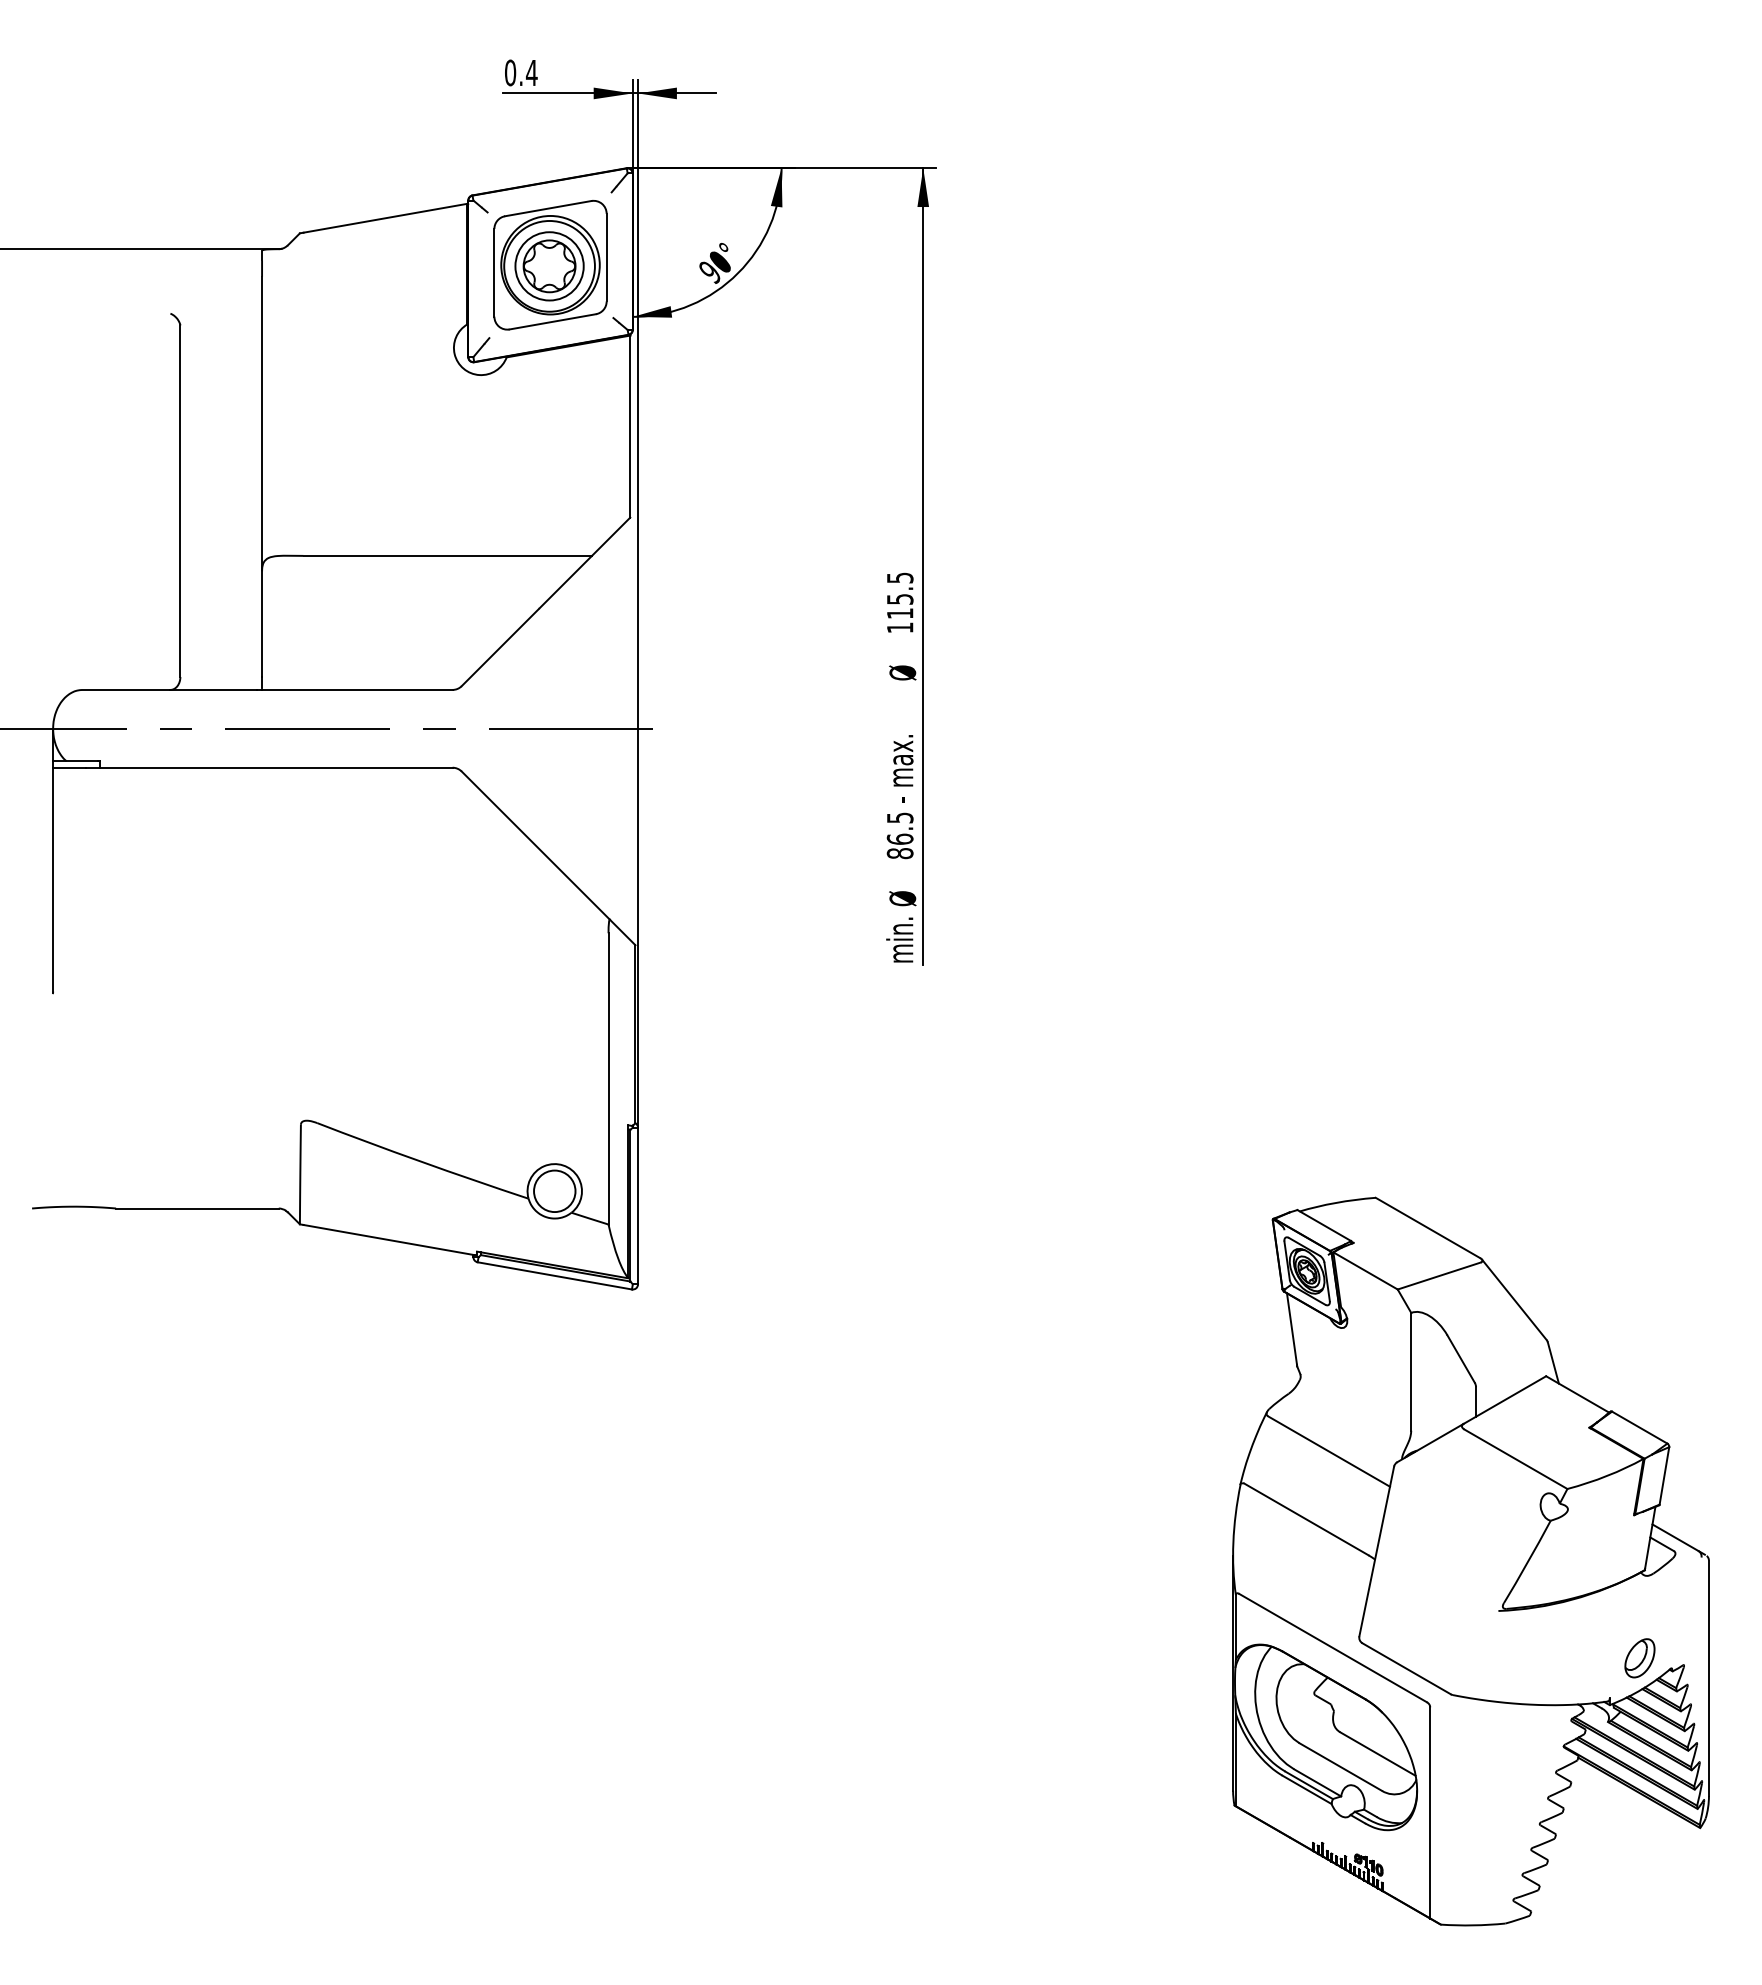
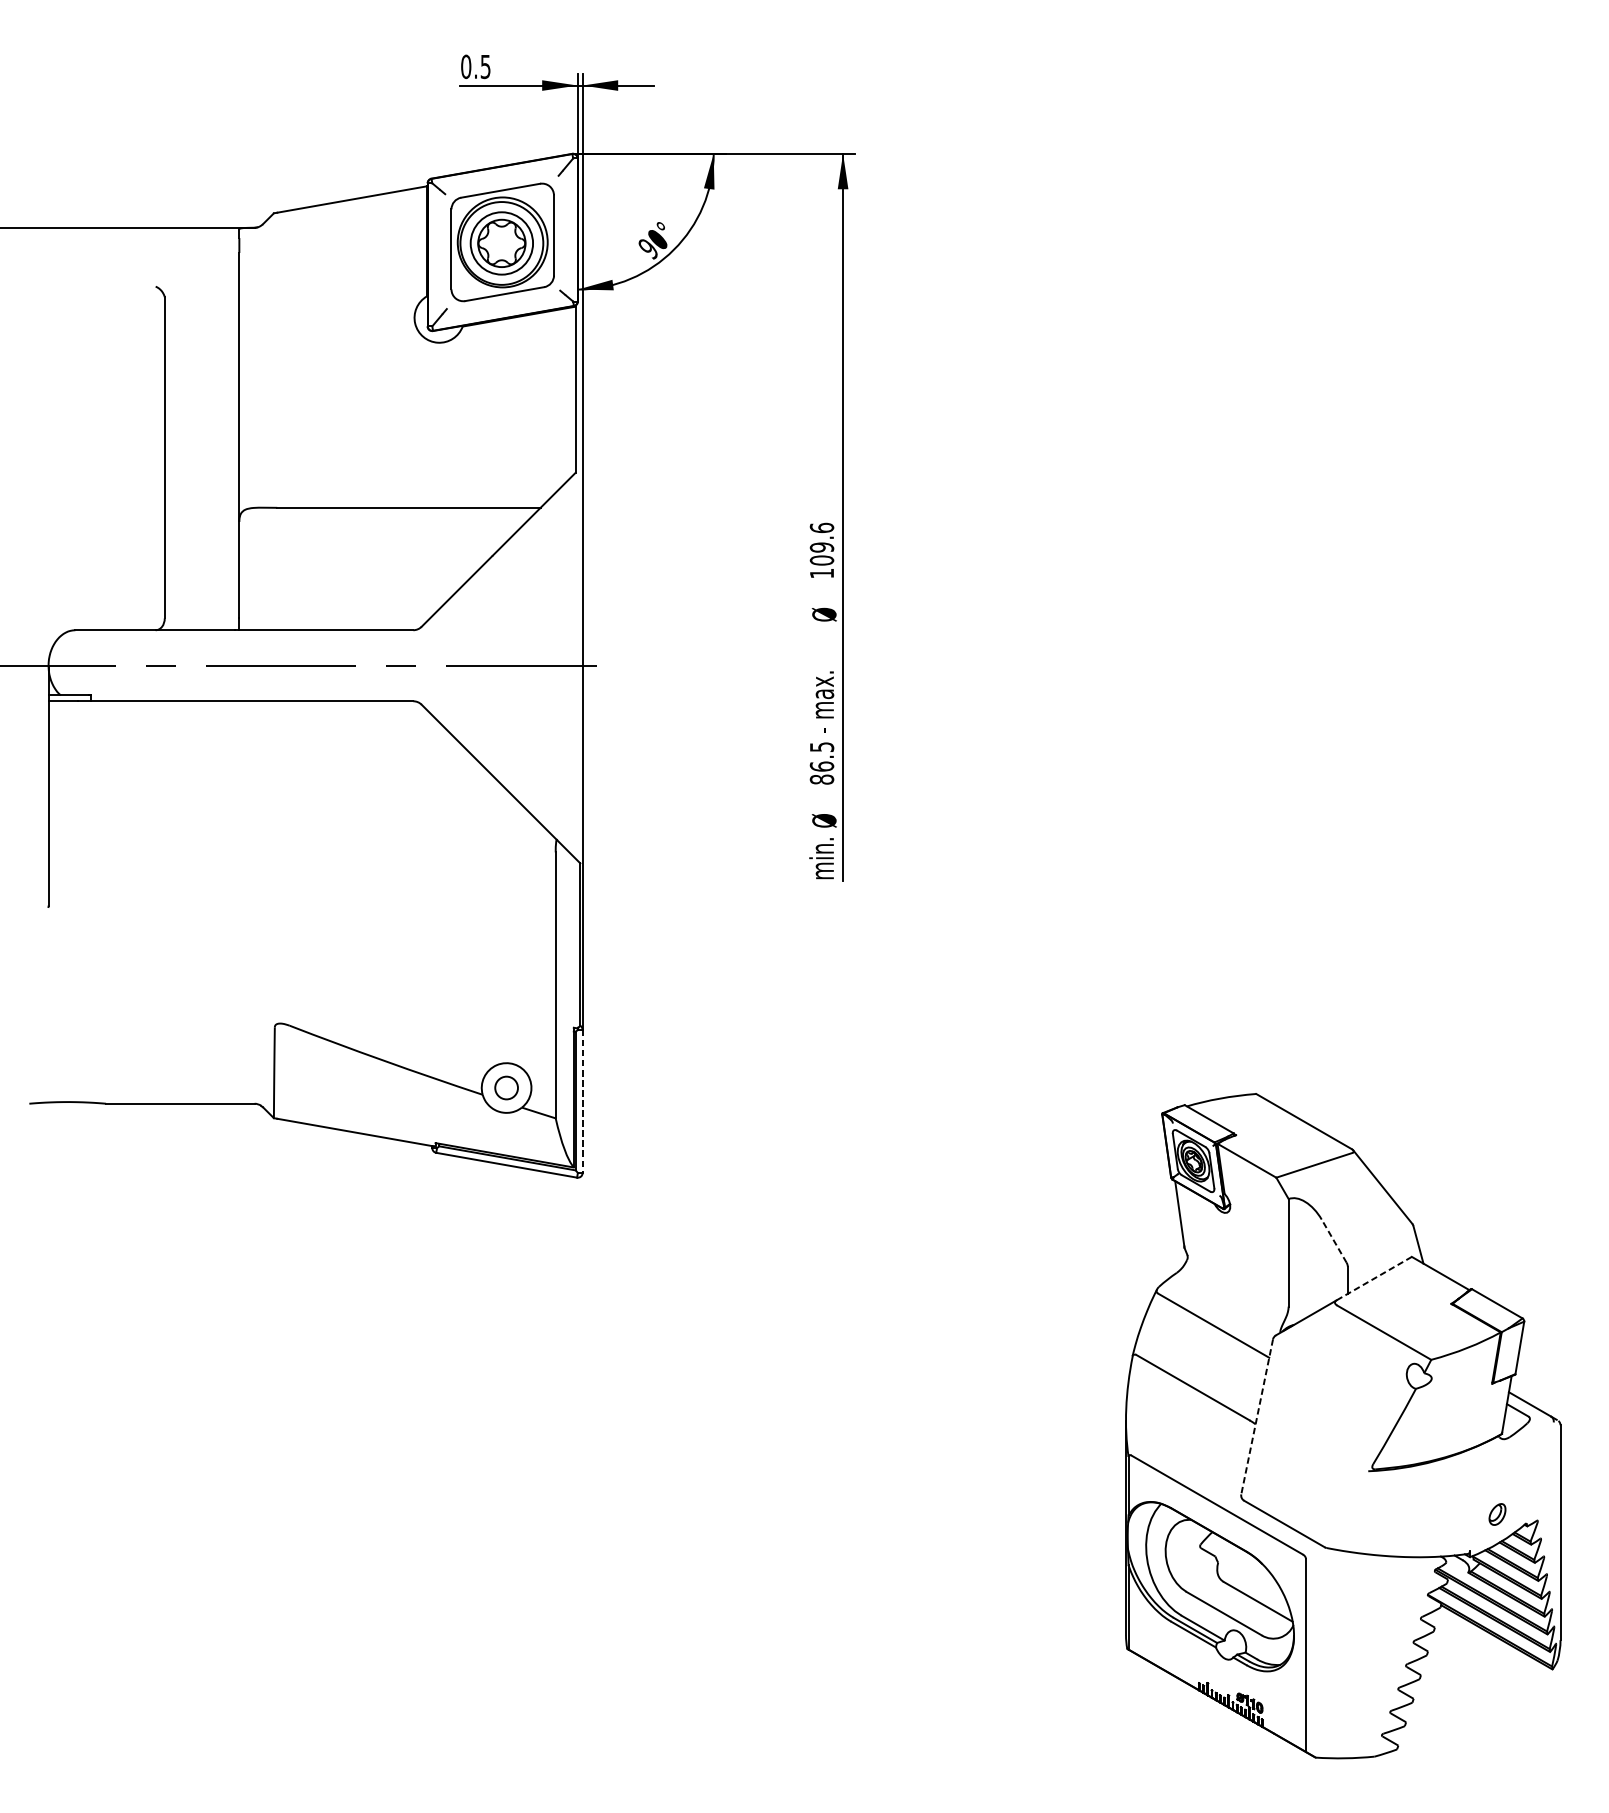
text: (531, 73) -> (485, 67), 0.4 -> 0.5
text: (899, 595) -> (821, 543), 115.5 -> 109.6
circle: (554, 1191) -> (506, 1088), size x0.6
line: (638, 1206) -> (583, 1101), solid -> dashed
line: (1460, 1358) -> (1333, 1240), solid -> dashed
line: (1504, 1400) -> (1373, 1279), solid -> dashed
line: (1376, 1551) -> (1256, 1416), solid -> dashed
part: (1639, 1658) -> (1497, 1514), size x0.6

